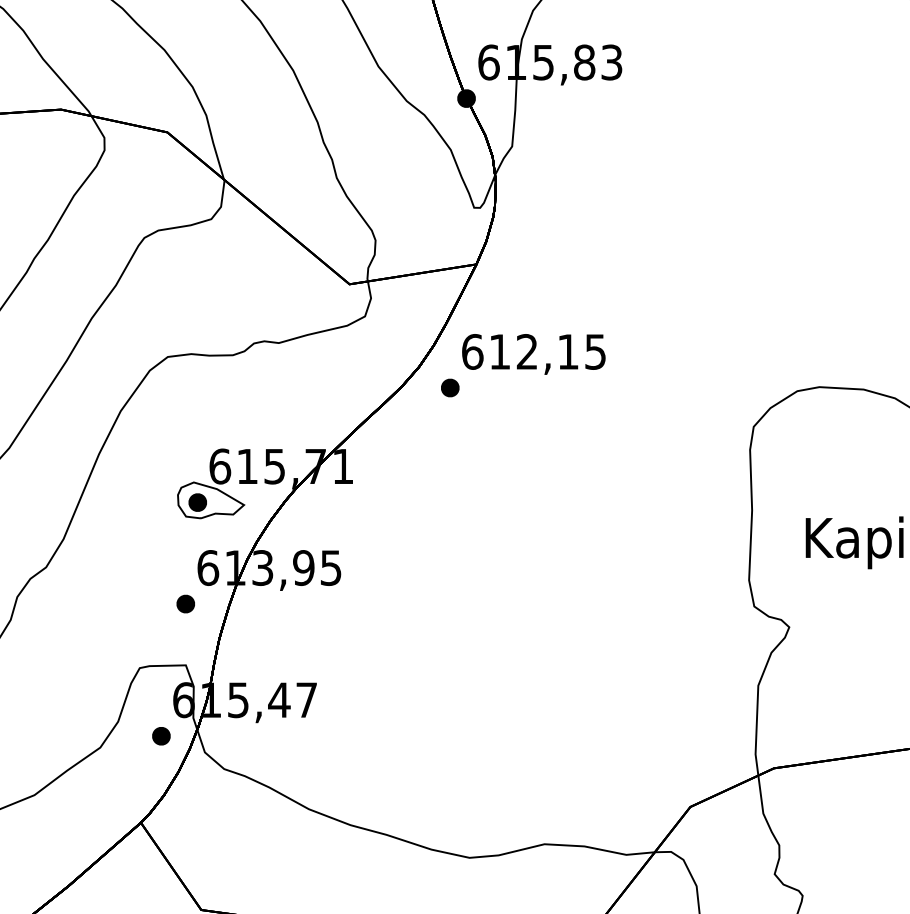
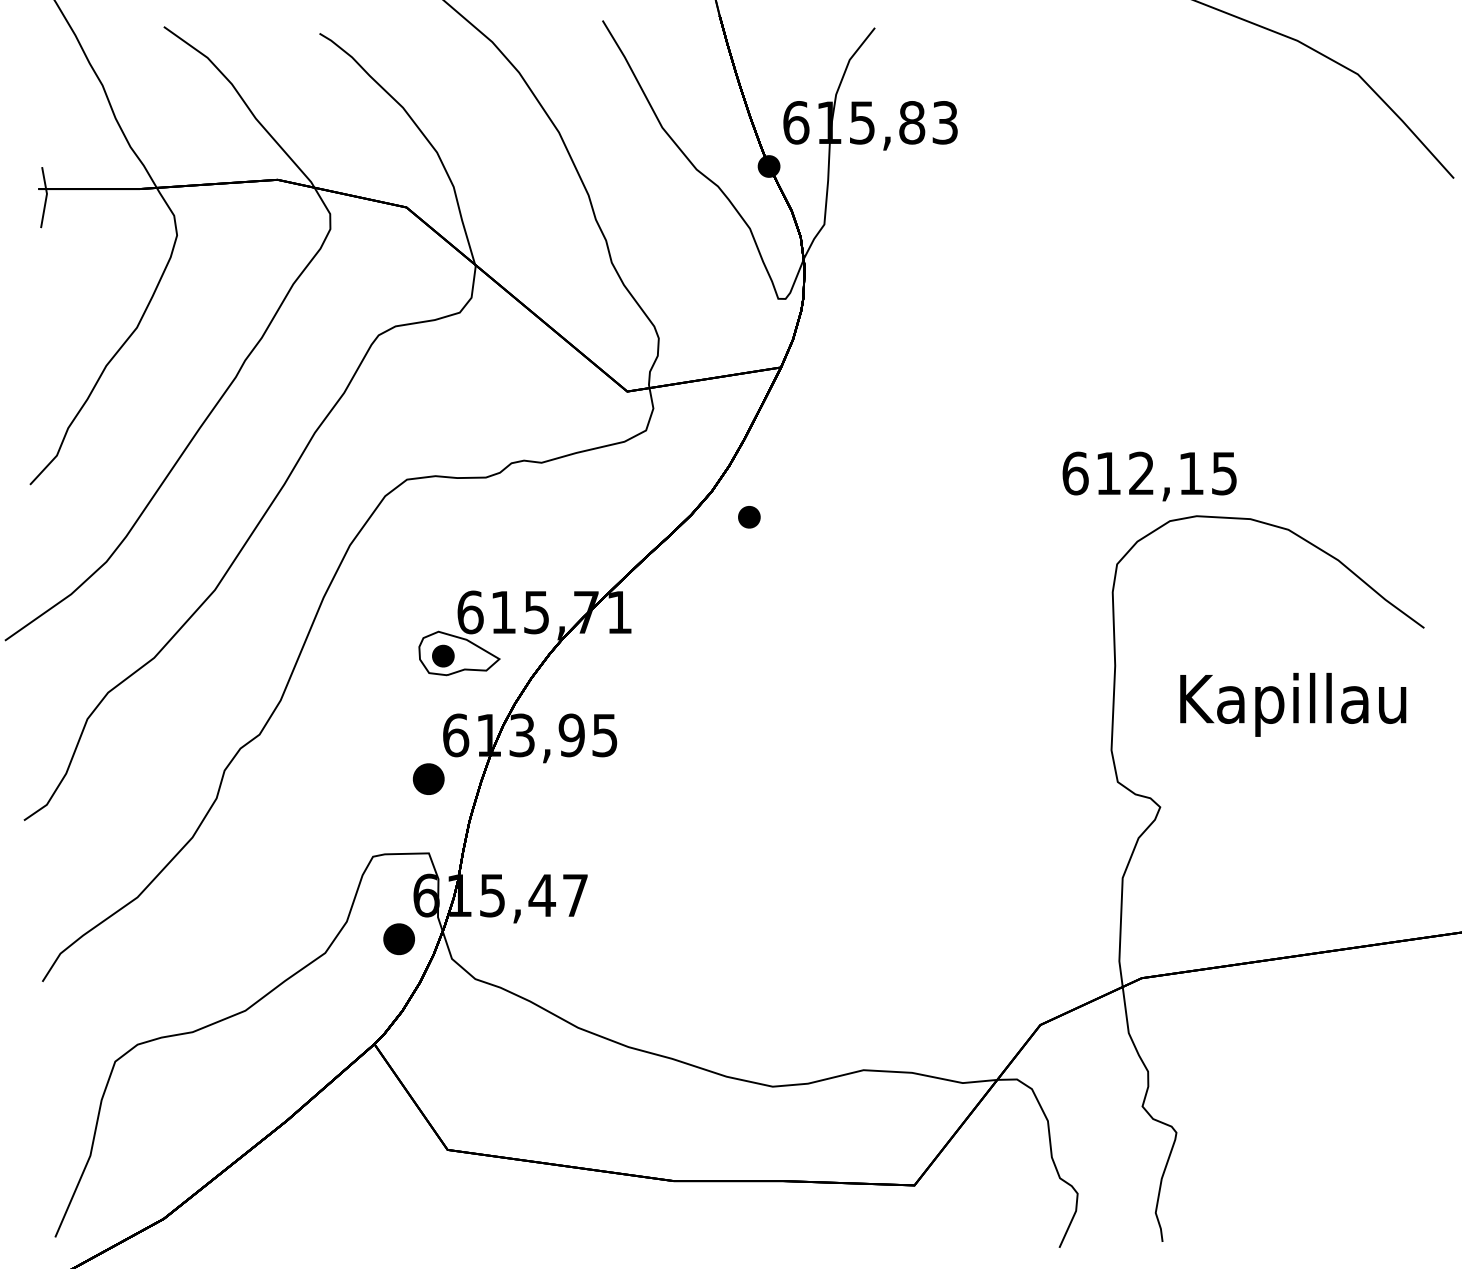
text: (533, 354) -> (1149, 476), moved
part: (185, 603) -> (428, 778), size x1.4
part: (161, 736) -> (399, 939), size x1.4

